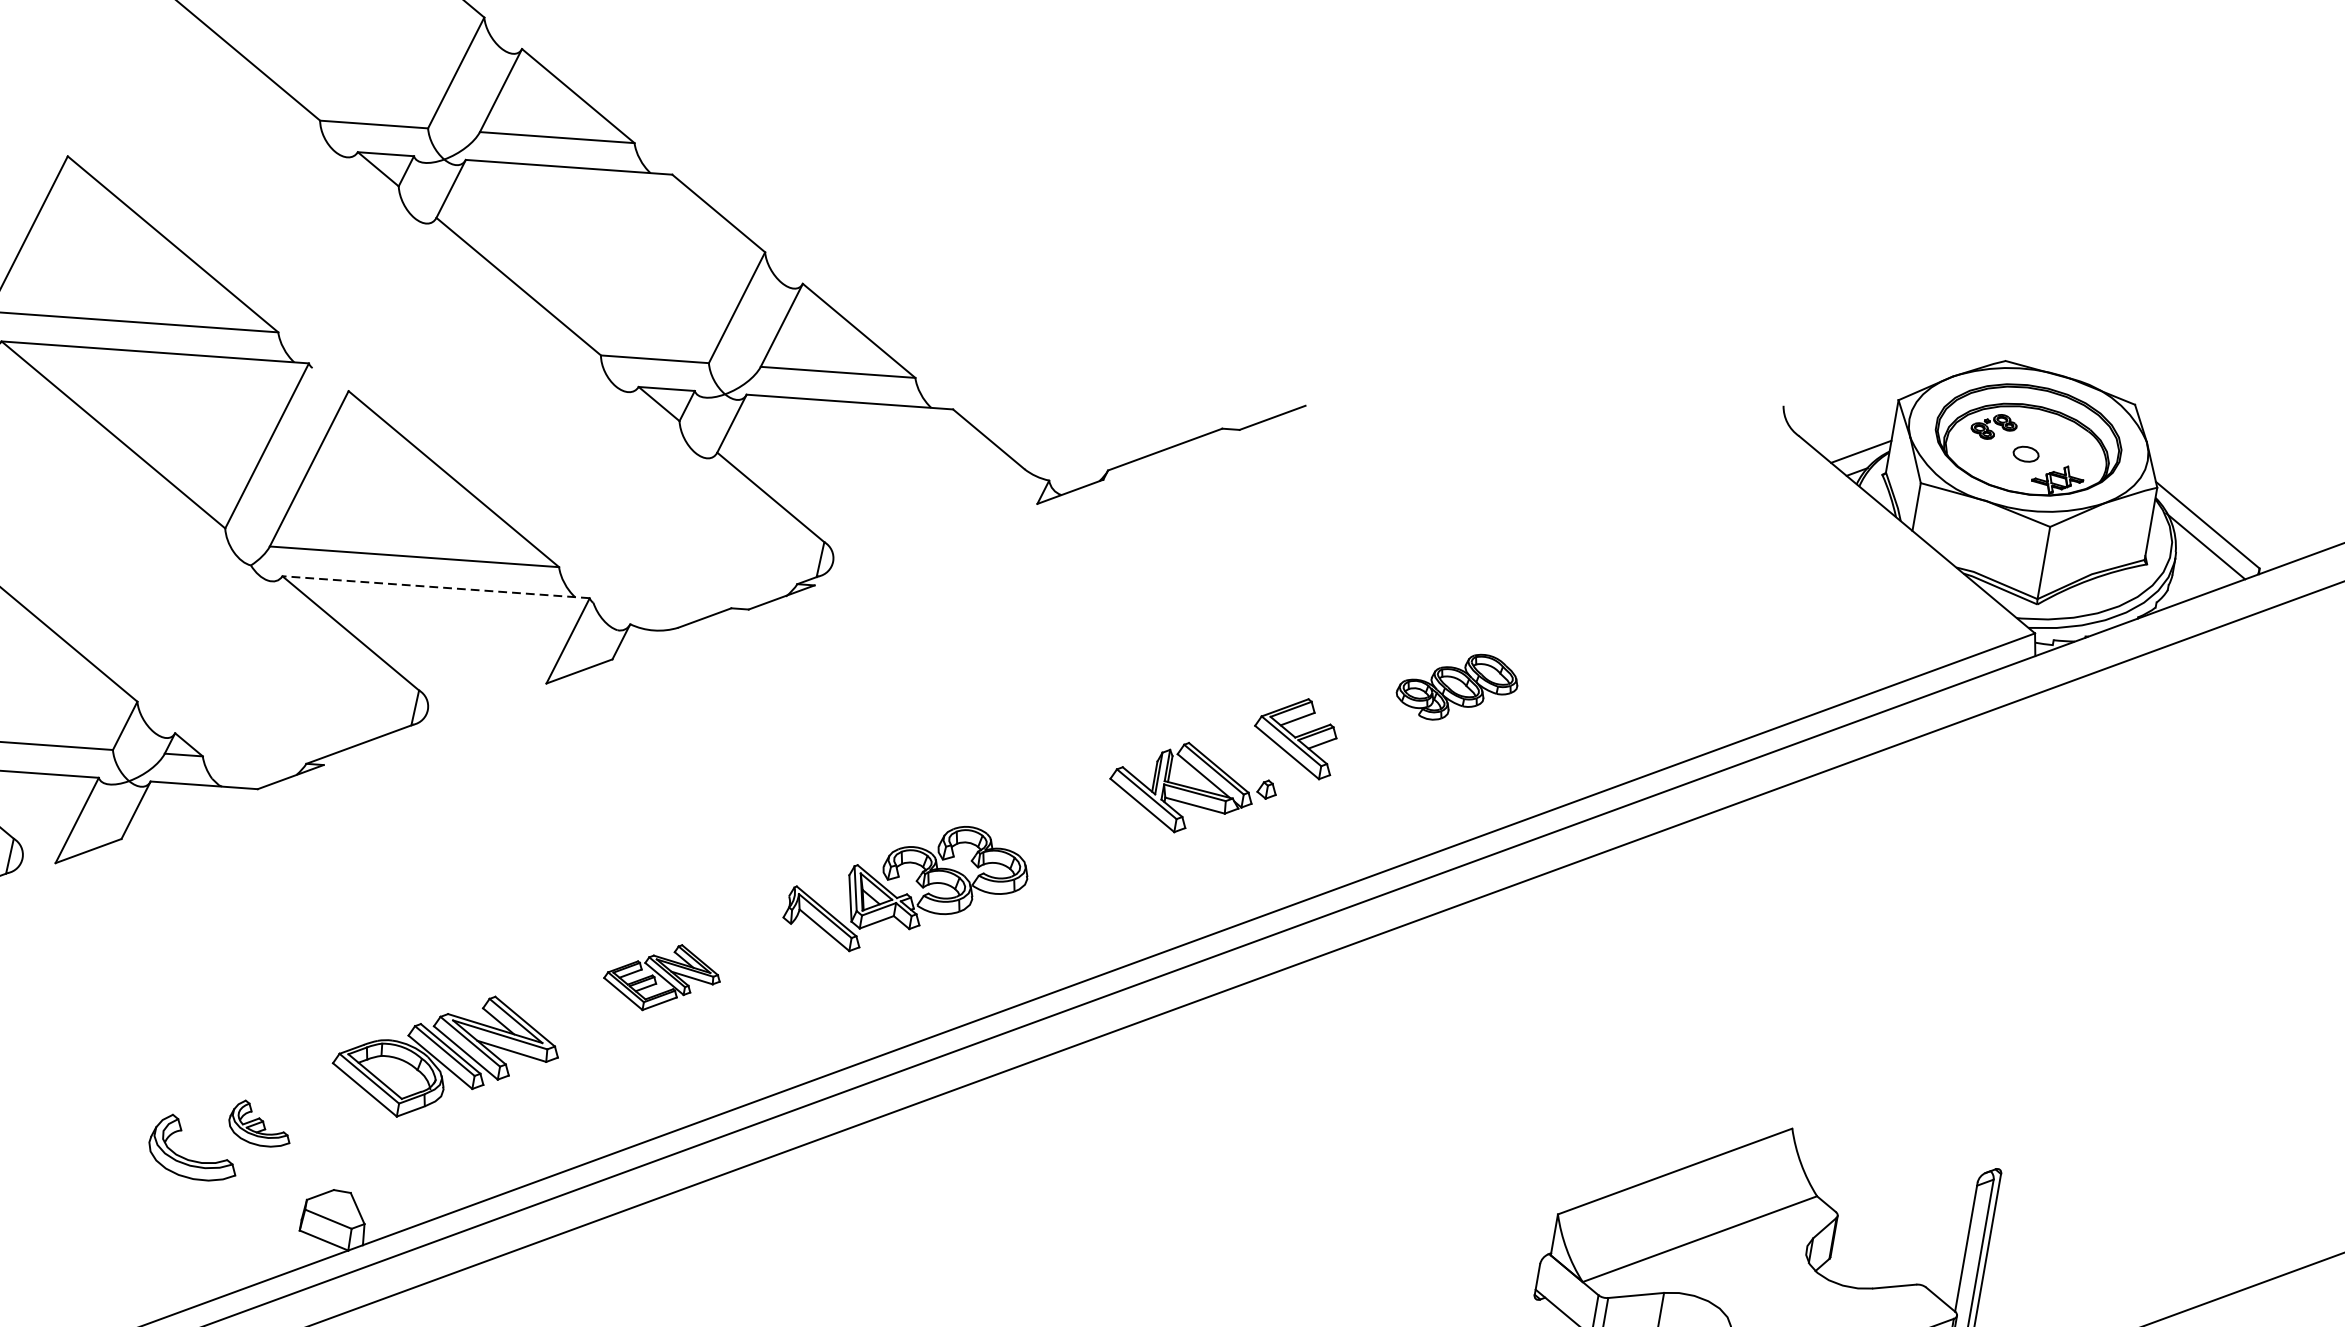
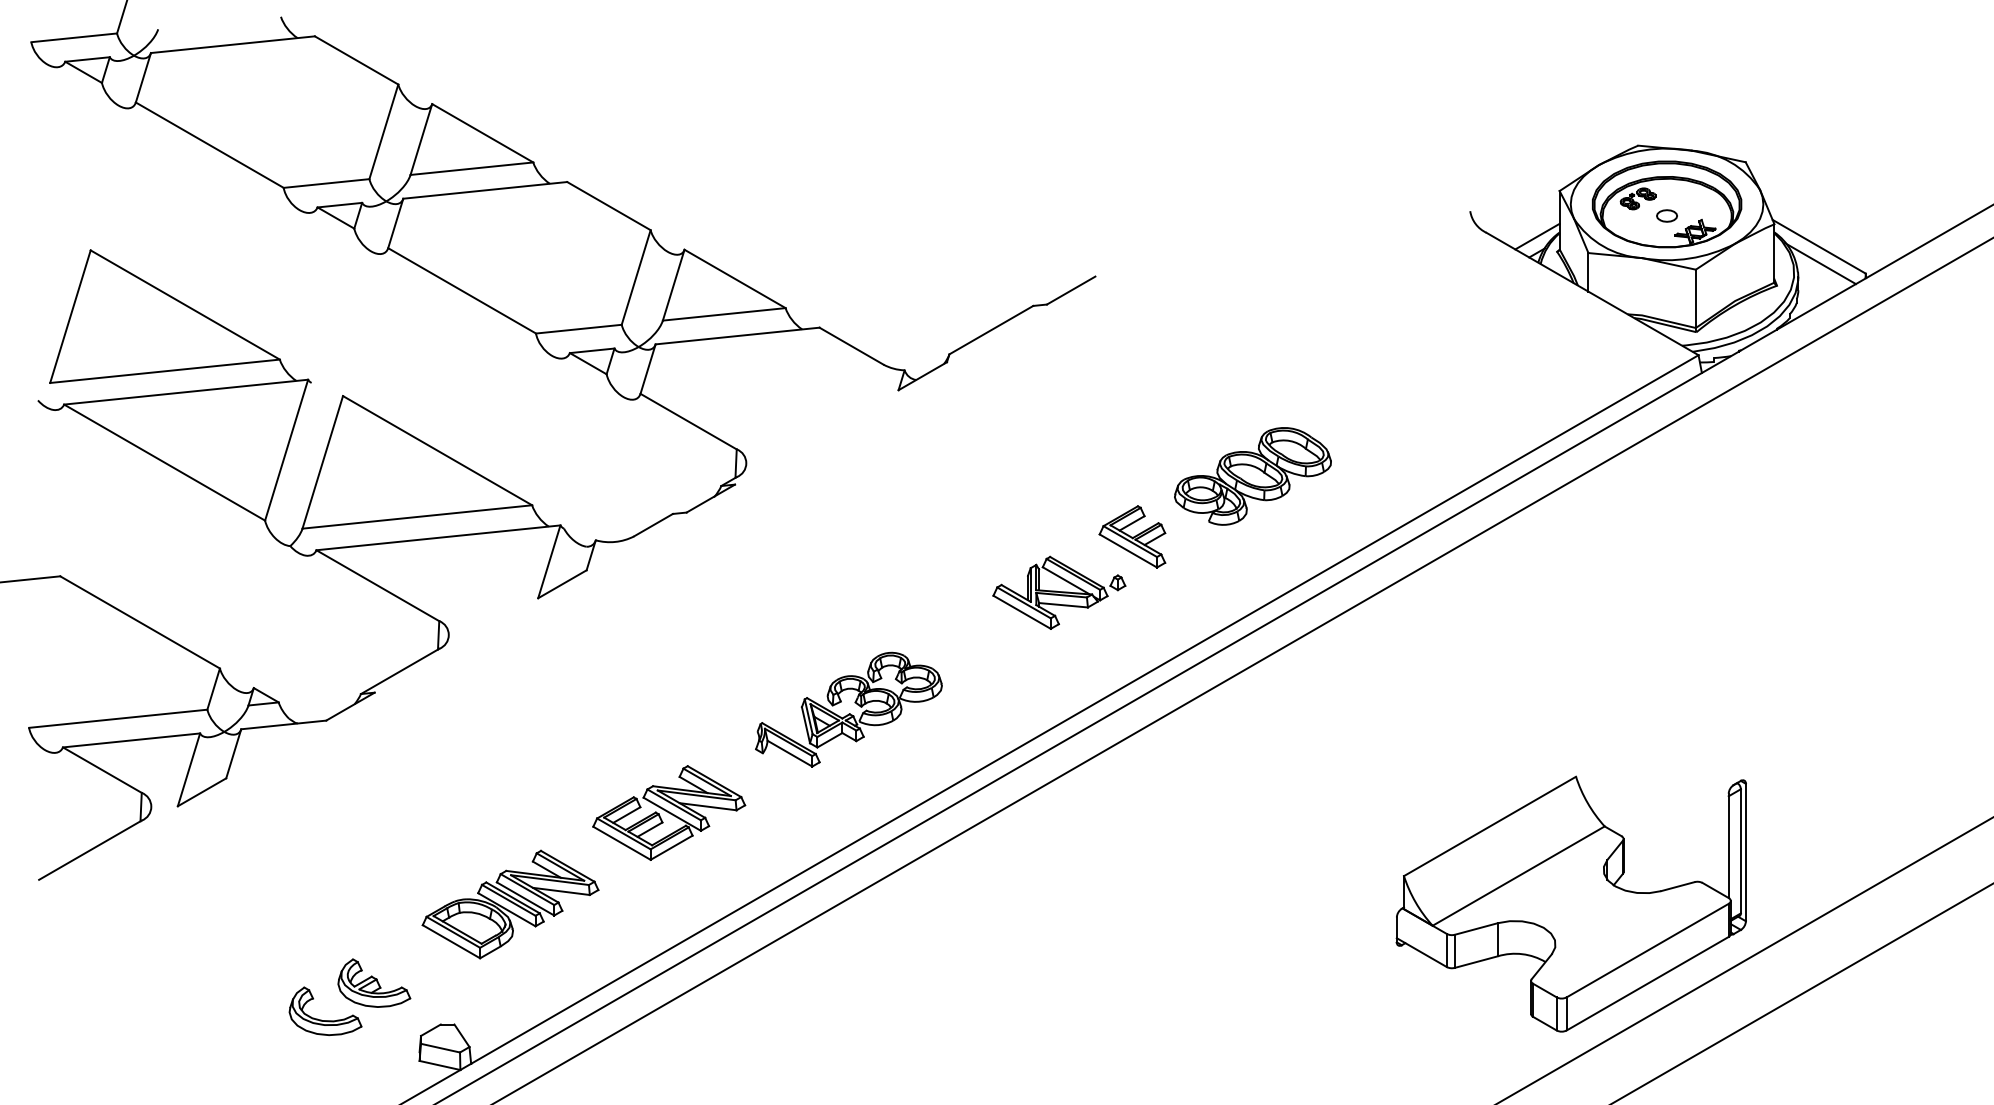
line: (436, 586) -> (438, 537), dashed -> solid
part: (1456, 687) -> (1252, 476), size x1.67
part: (662, 977) -> (669, 812), size x1.67
part: (260, 1123) -> (374, 982), size x1.43

